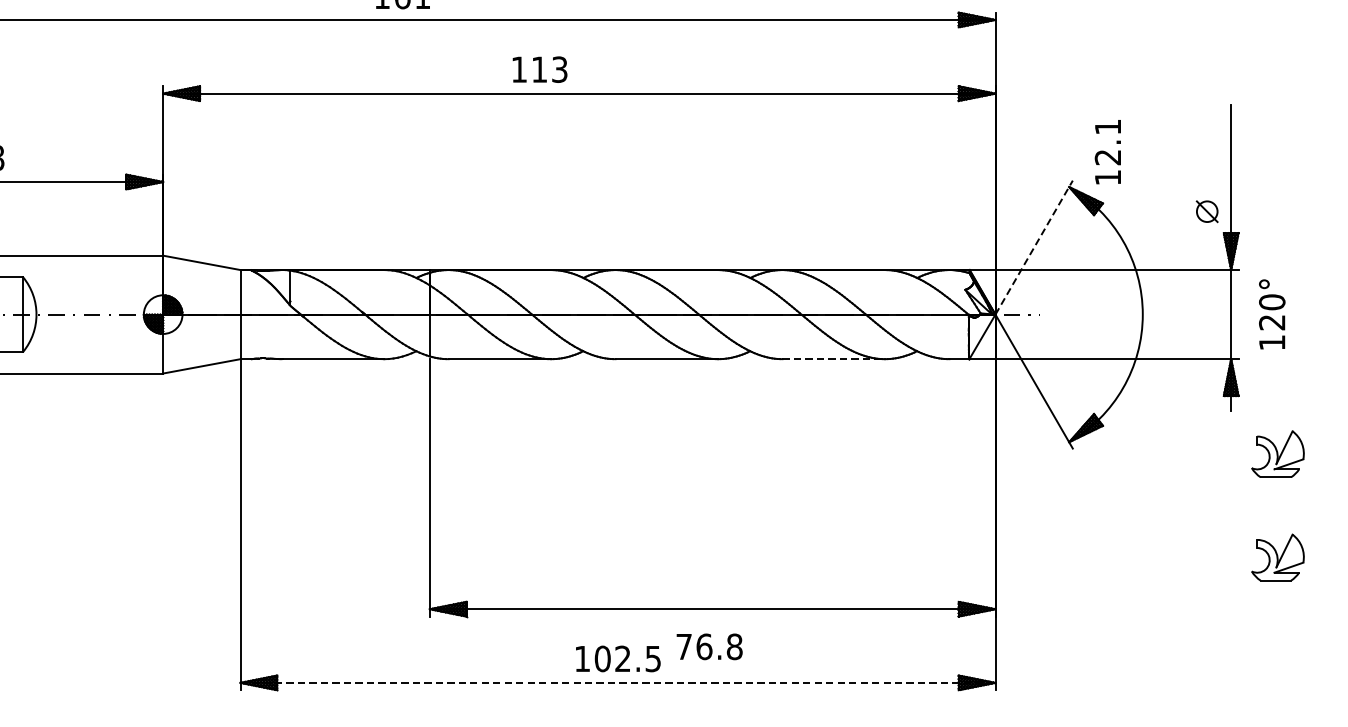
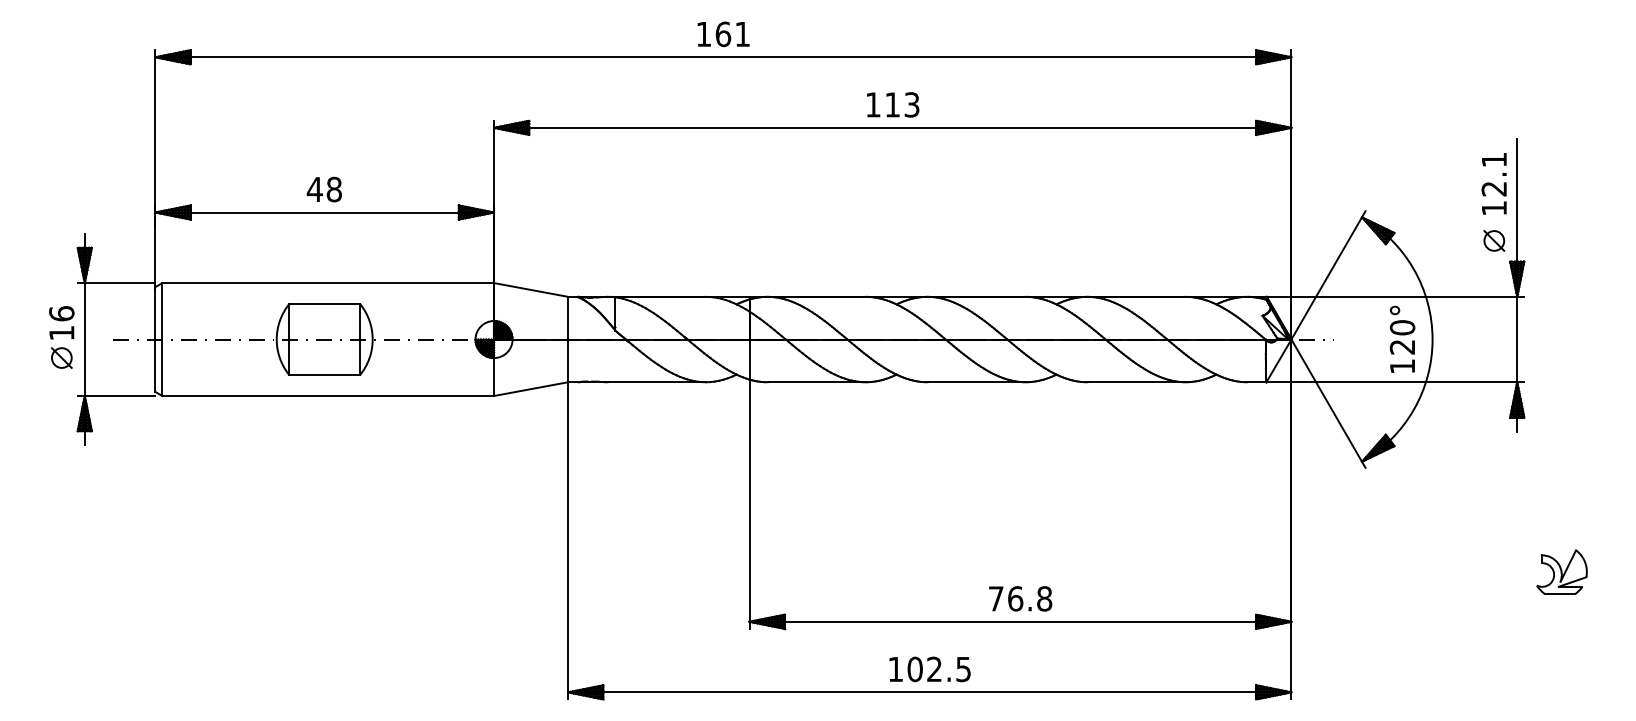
text: (540, 69) -> (893, 104), moved
text: (1107, 151) -> (1493, 183), moved
line: (1034, 246) -> (1328, 274), dashed -> solid
text: (1272, 313) -> (1402, 338), moved
line: (833, 359) -> (1136, 382), dashed -> solid
part: (1277, 453) -> (1561, 472), removed
text: (709, 646) -> (1020, 598), moved
line: (617, 683) -> (929, 692), dashed -> solid

